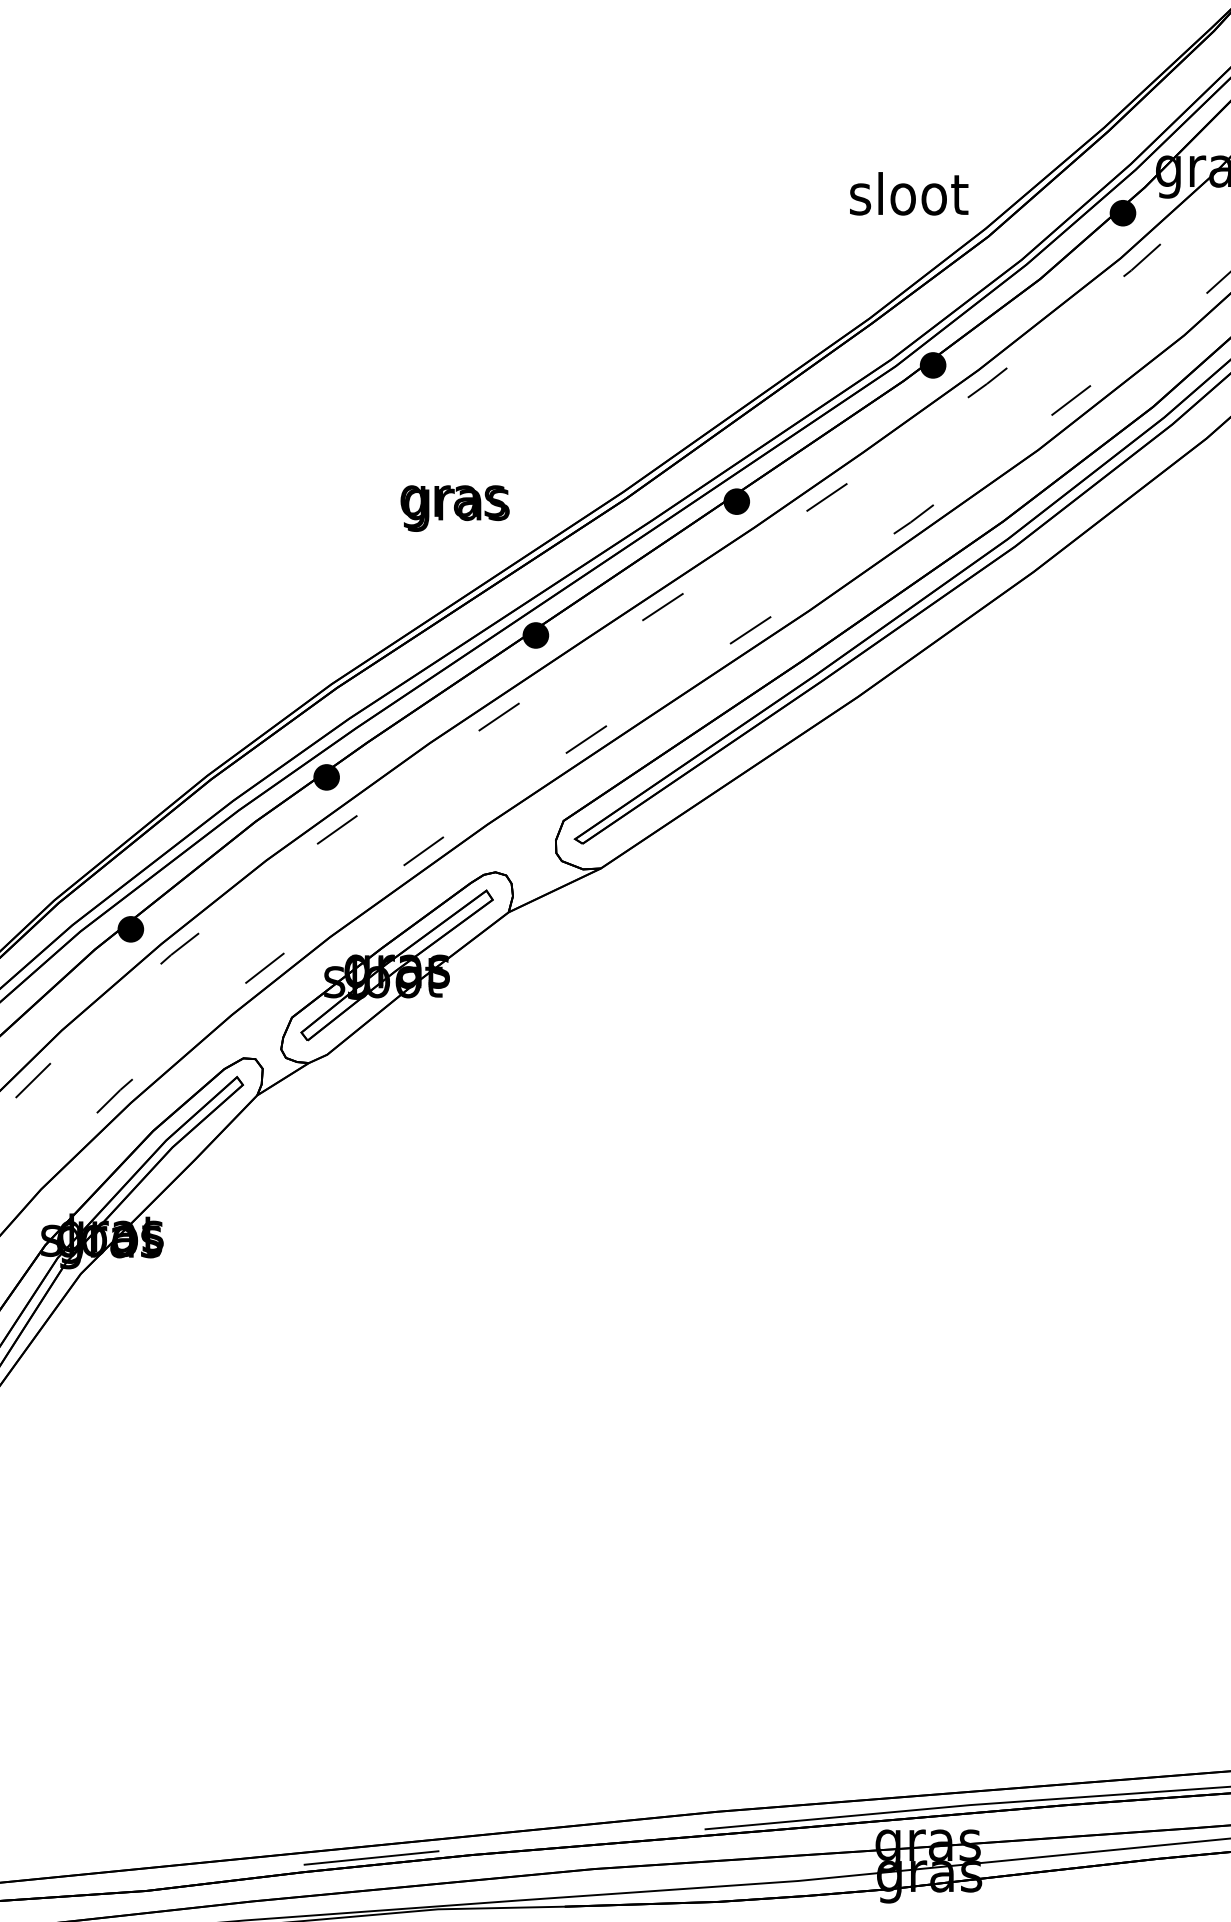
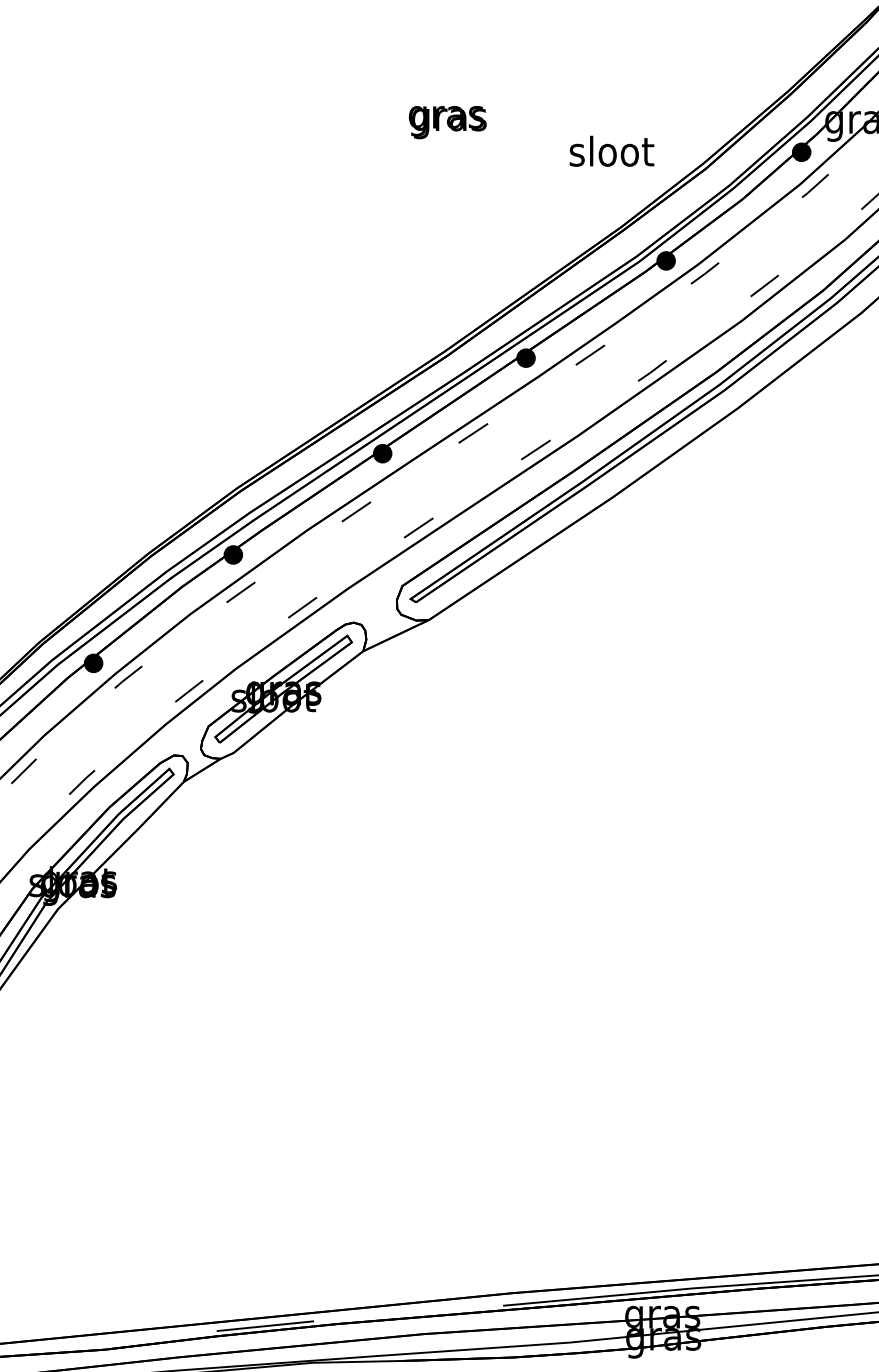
text: (909, 193) -> (612, 151), moved
text: (454, 508) -> (447, 122), moved

